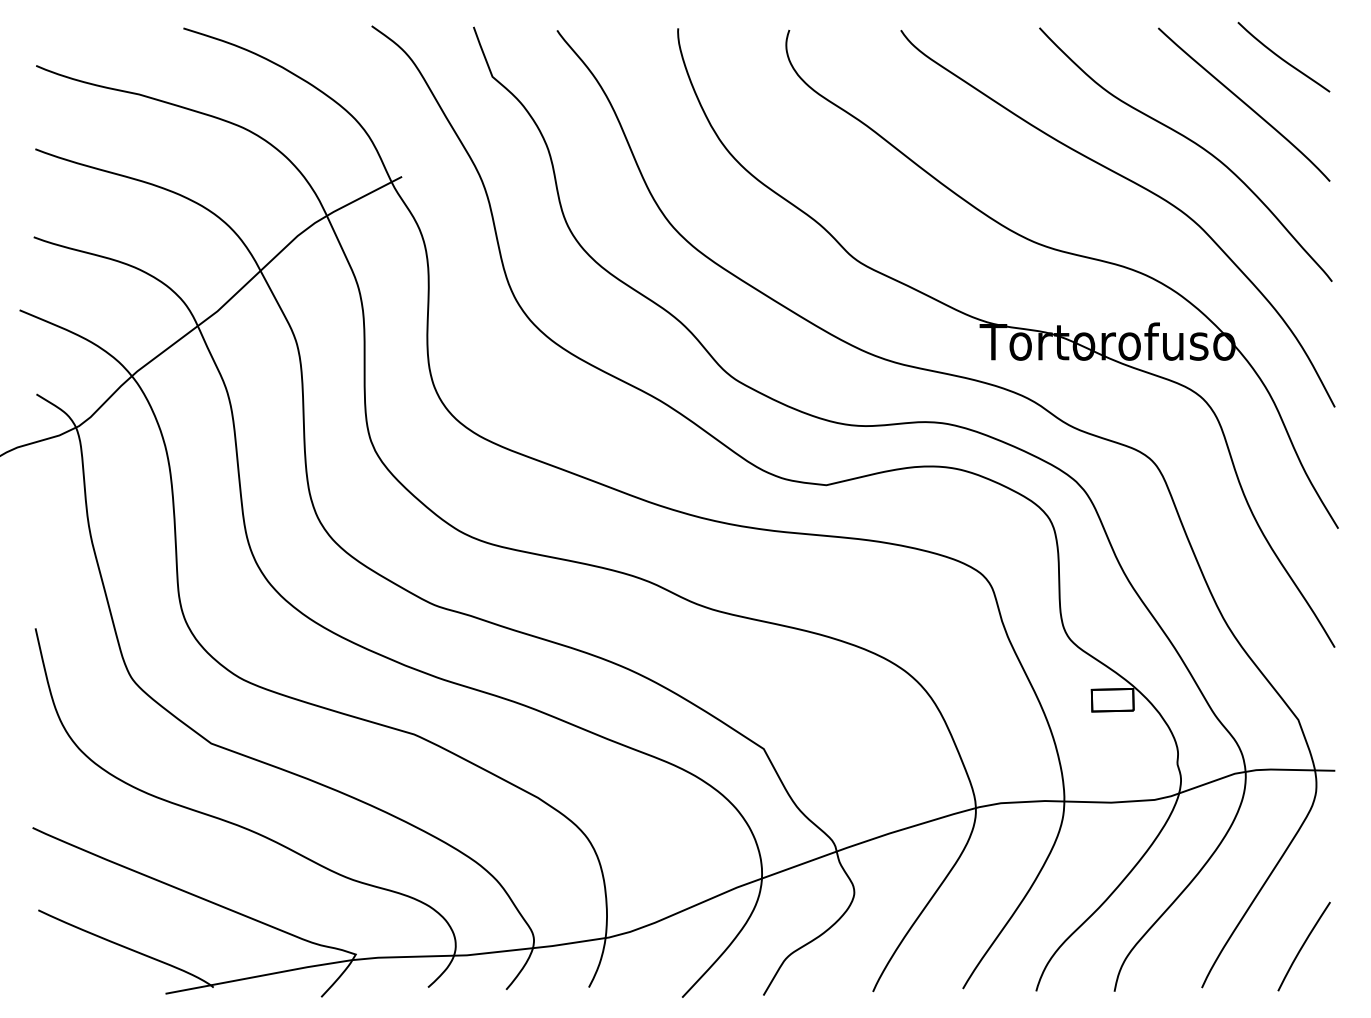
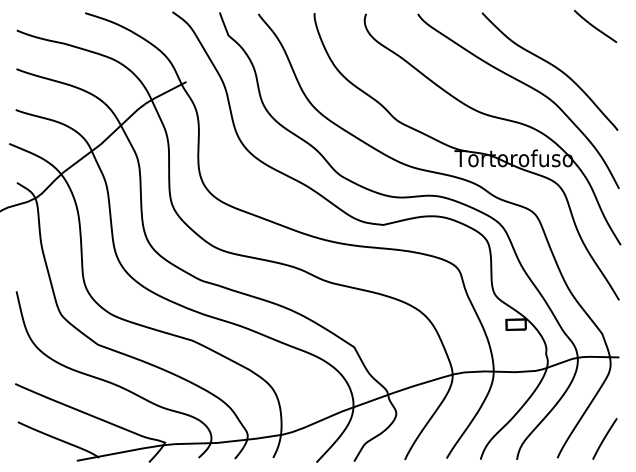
curve: (1242, 104) -> (576, 48), removed

